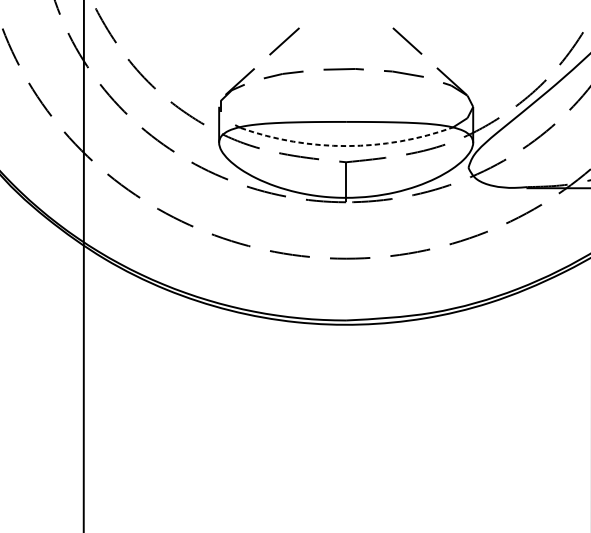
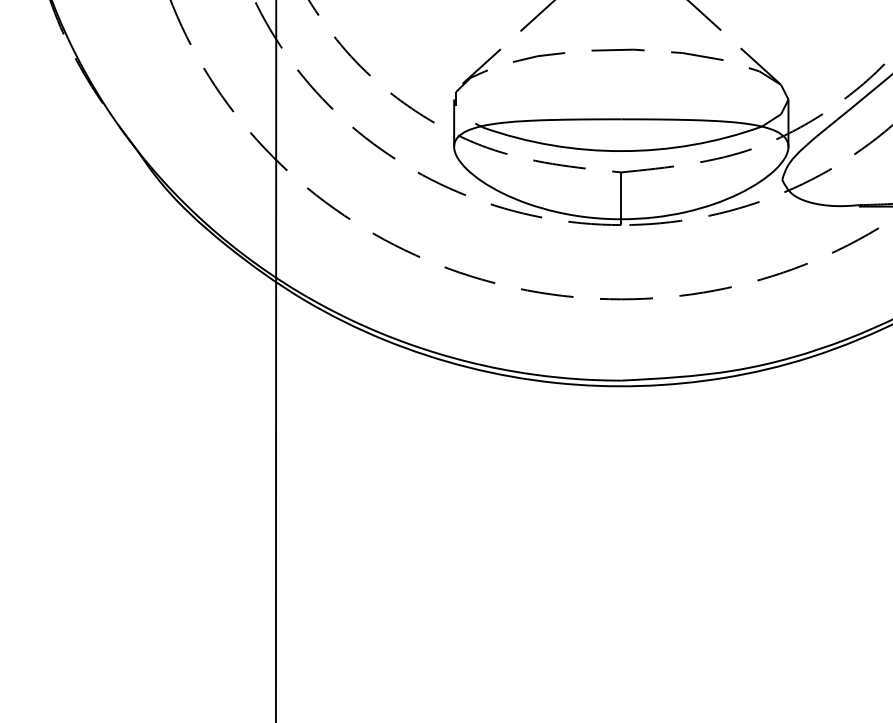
arc: (347, 146) -> (622, 151), dashed -> solid

